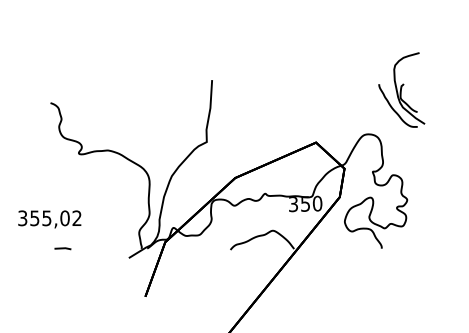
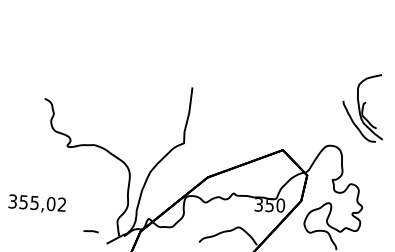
line: (62, 248) -> (90, 231), moved

